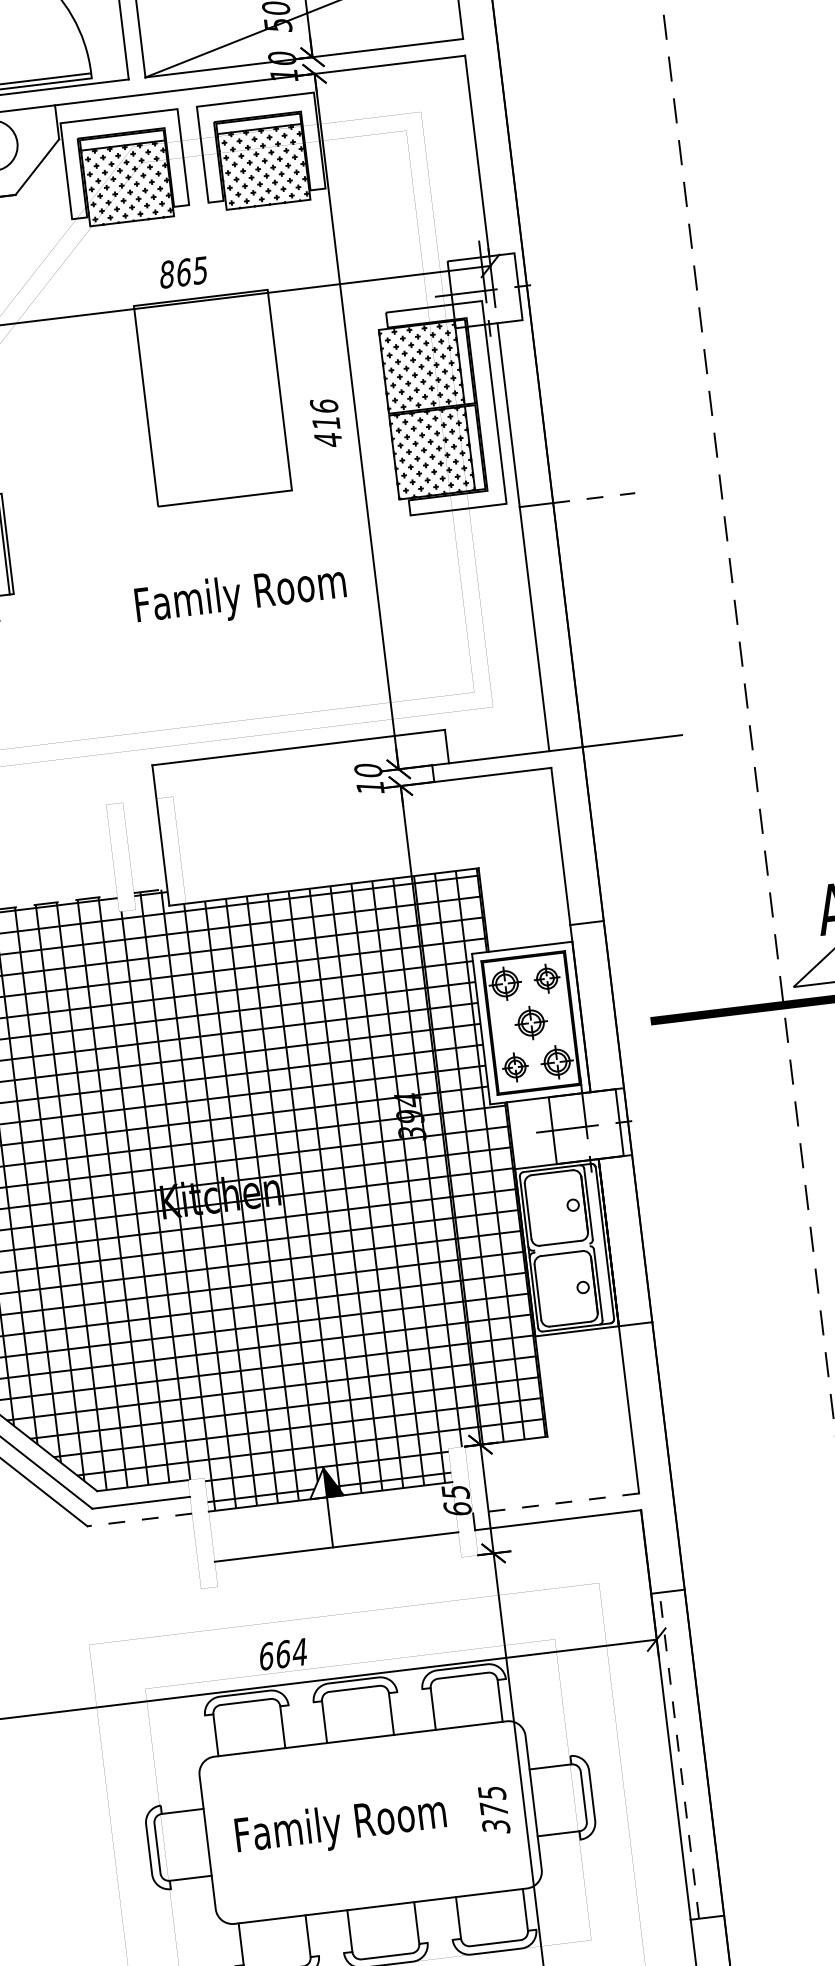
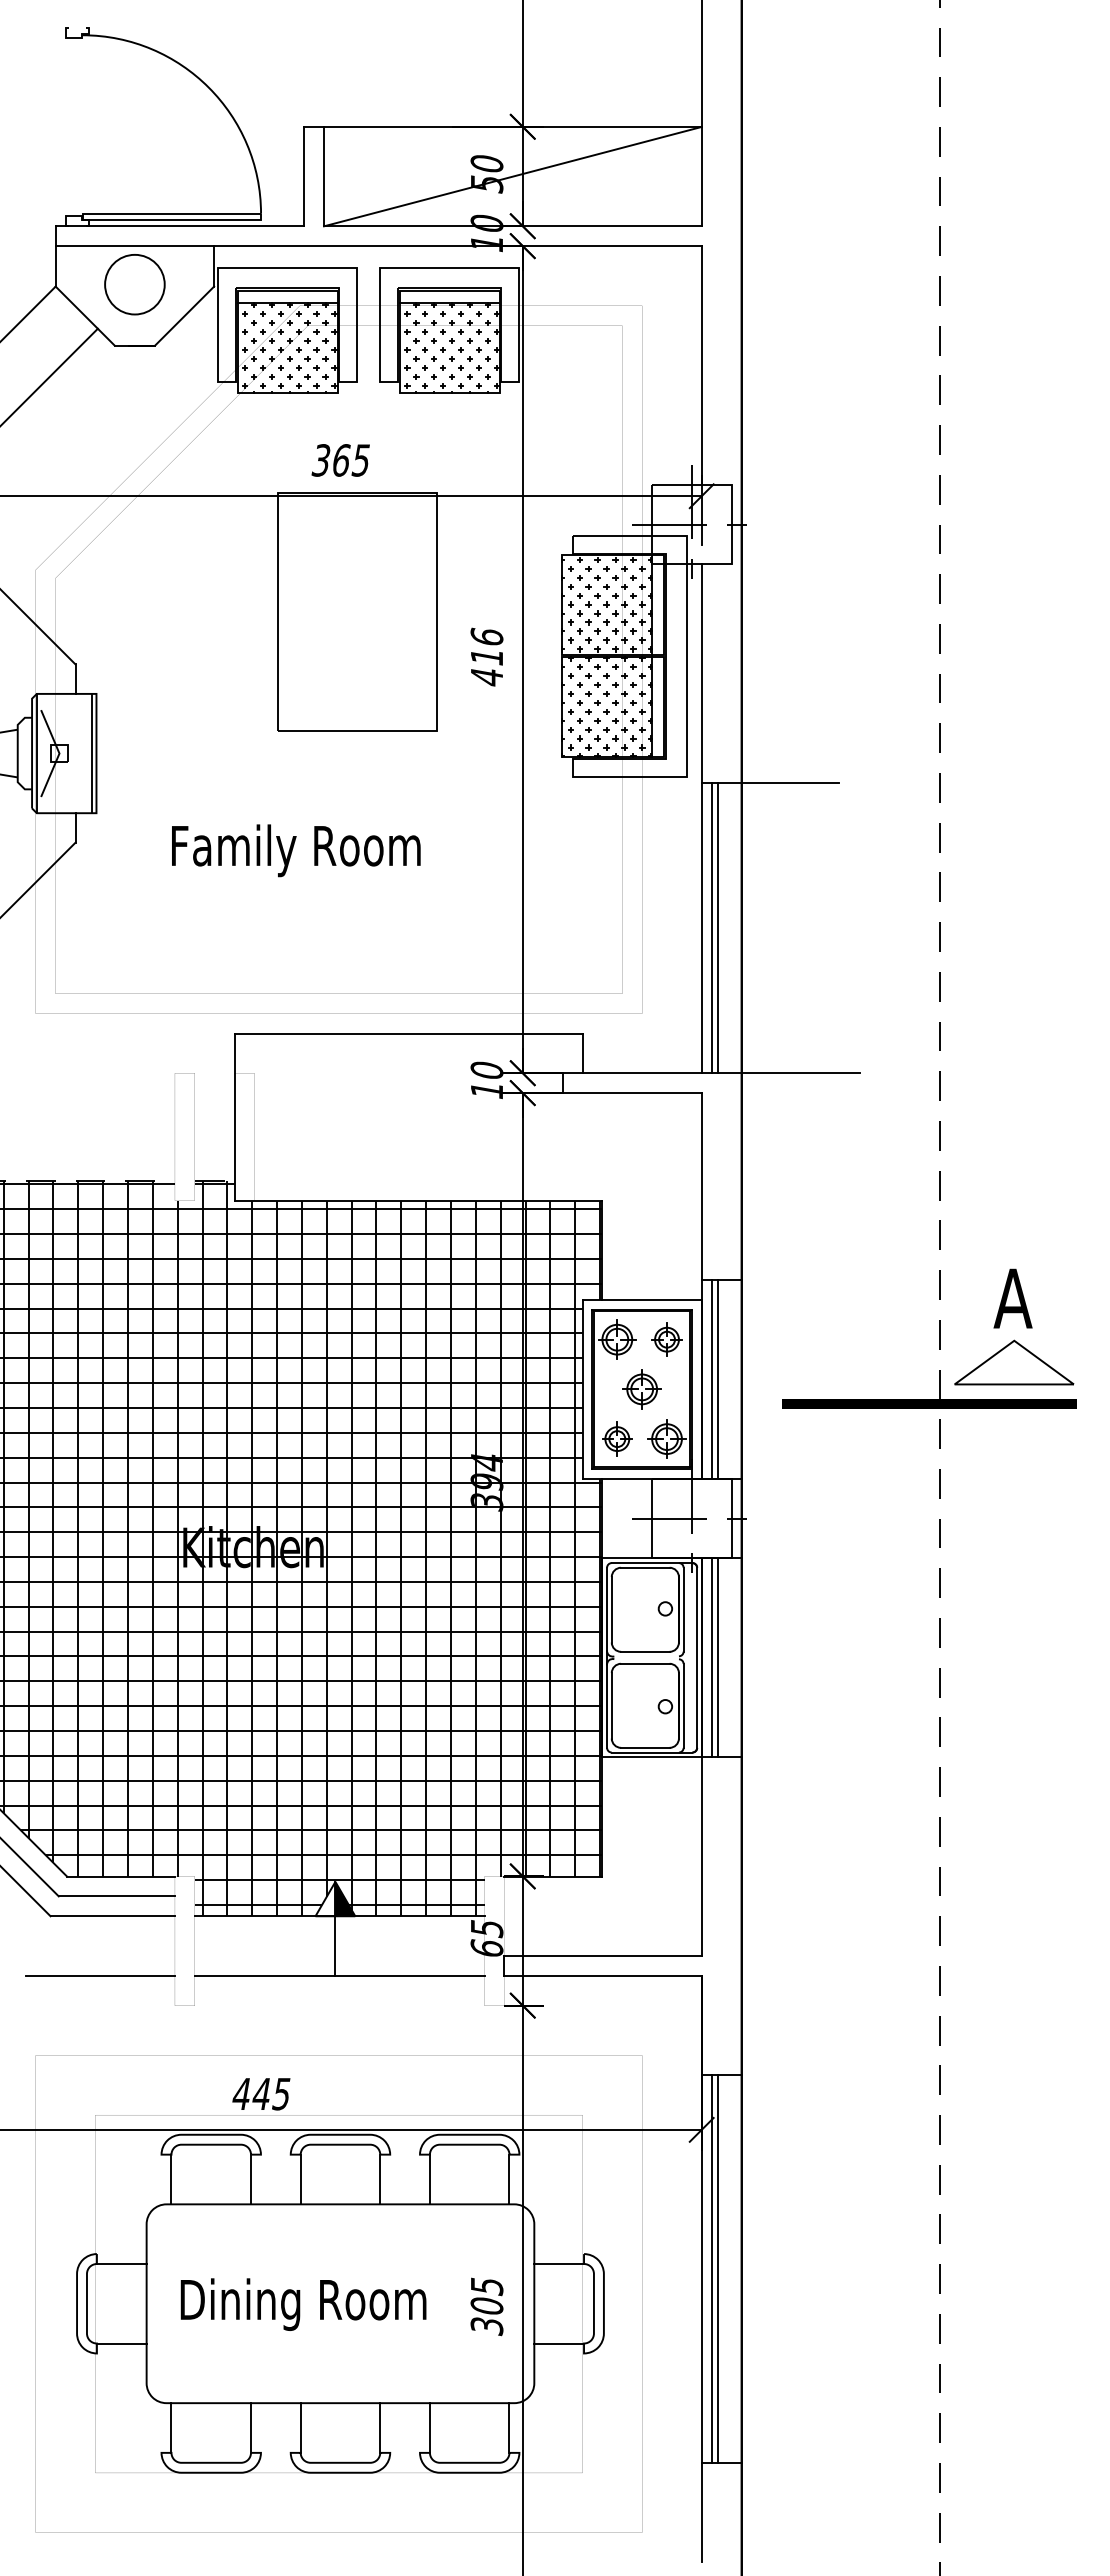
text: (166, 274) -> (320, 460), 865 -> 365
line: (594, 498) -> (790, 783), dashed -> solid
text: (241, 596) -> (296, 850), moved
line: (547, 627) -> (717, 928), added
line: (542, 628) -> (711, 928), added
line: (588, 1007) -> (711, 1379), added
line: (593, 1007) -> (717, 1379), added
line: (621, 1240) -> (717, 1657), added
line: (616, 1241) -> (711, 1657), added
line: (556, 1503) -> (603, 1956), dashed -> solid
line: (139, 1520) -> (112, 1916), dashed -> solid
line: (134, 1571) -> (99, 1975), added
text: (282, 1653) -> (261, 2093), 664 -> 445
line: (684, 1755) -> (717, 2269), added
line: (679, 1756) -> (711, 2269), dashed -> solid
text: (493, 1809) -> (486, 2305), 375 -> 305
text: (342, 1826) -> (306, 2304), Family Room -> Dining Room

